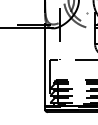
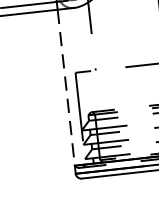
line: (45, 66) -> (66, 86), solid -> dashed

